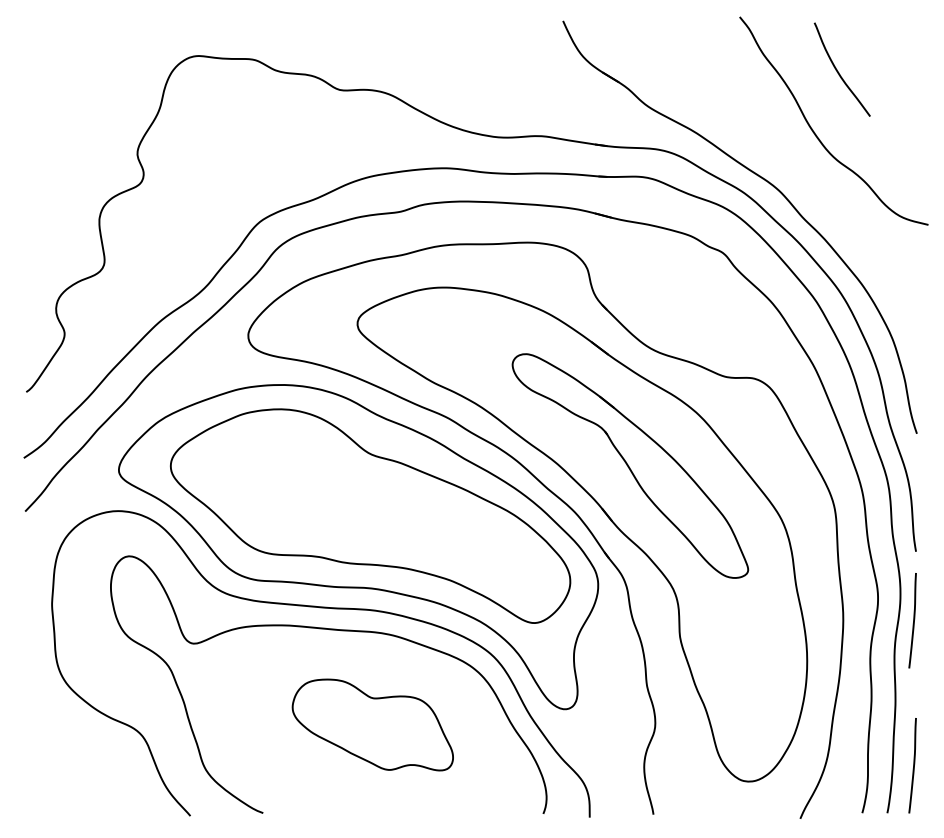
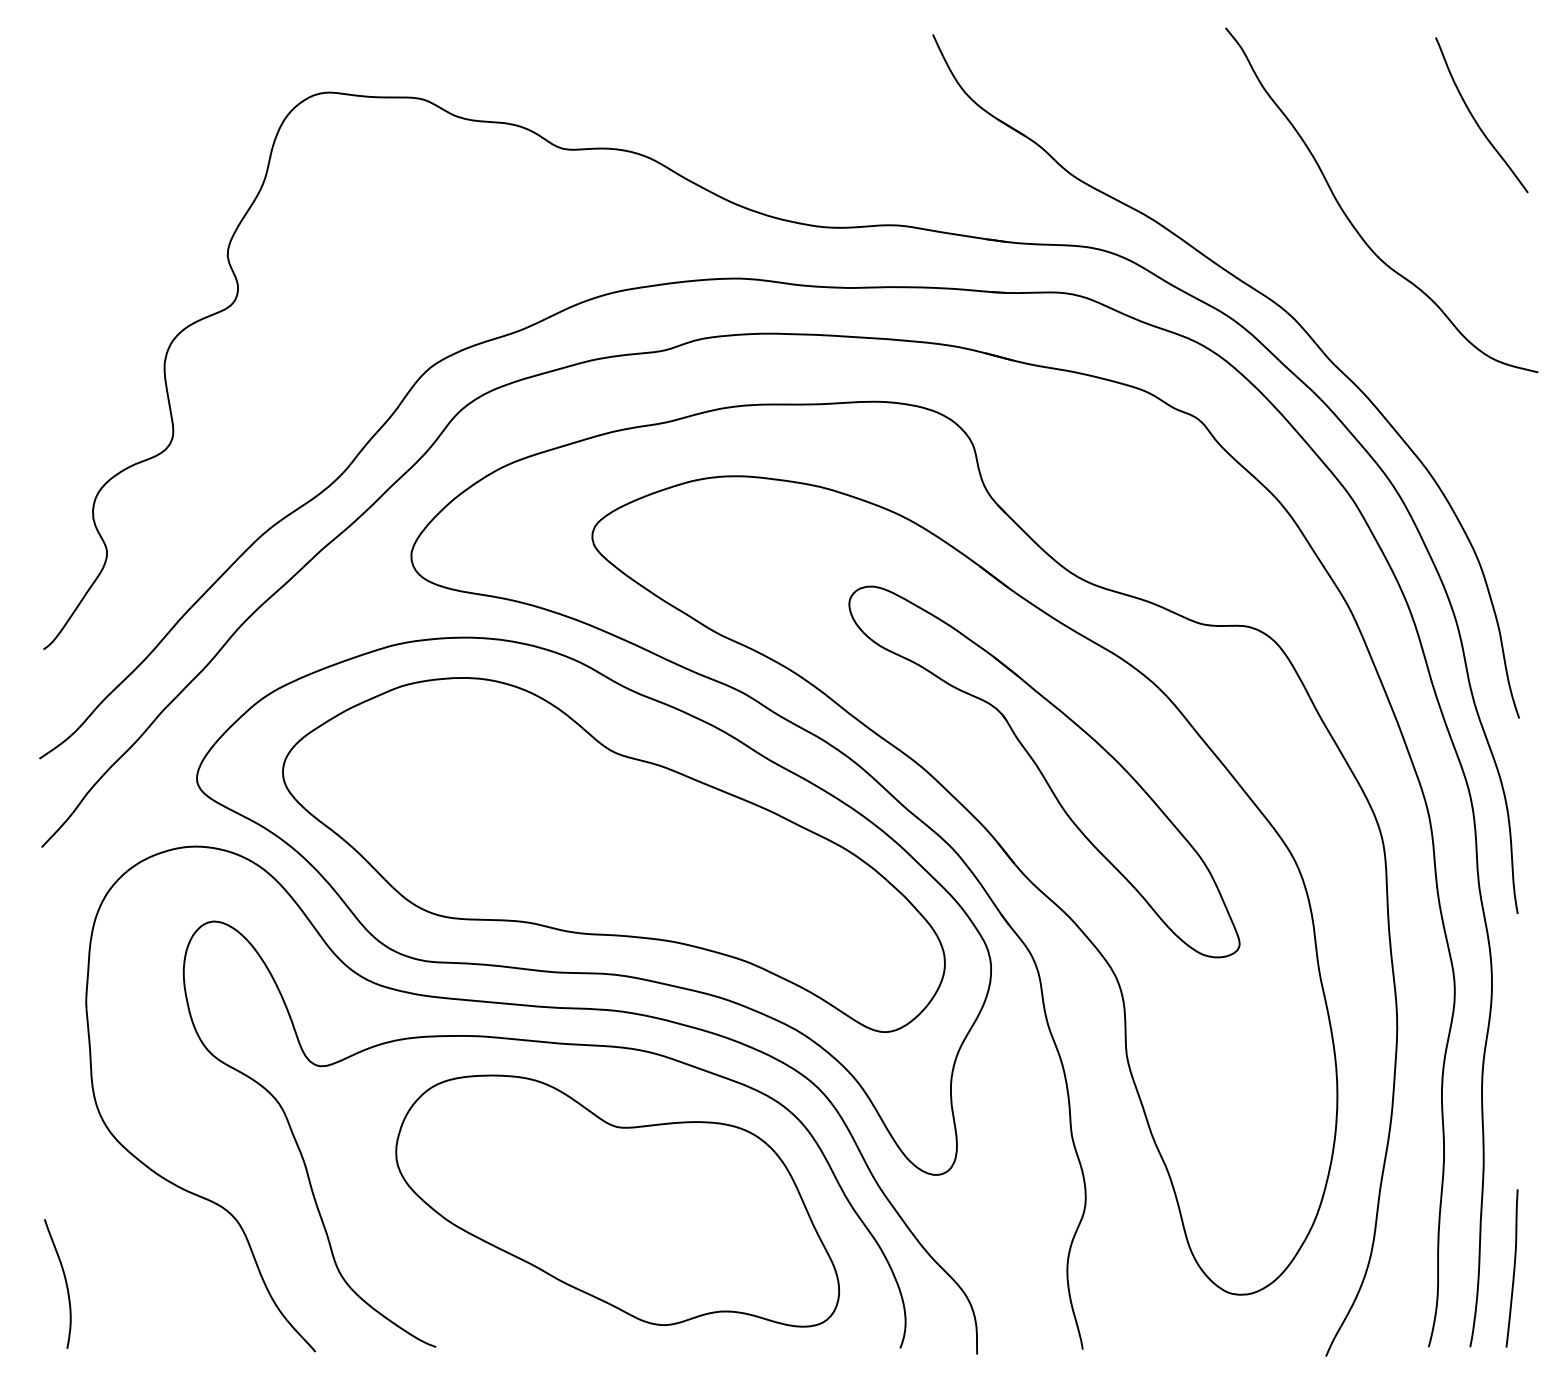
curve: (838, 71) -> (1475, 118), moved
curve: (913, 620) -> (1513, 1027), removed
part: (372, 724) -> (617, 1200), size x1.67
curve: (38, 772) -> (63, 1279), added

